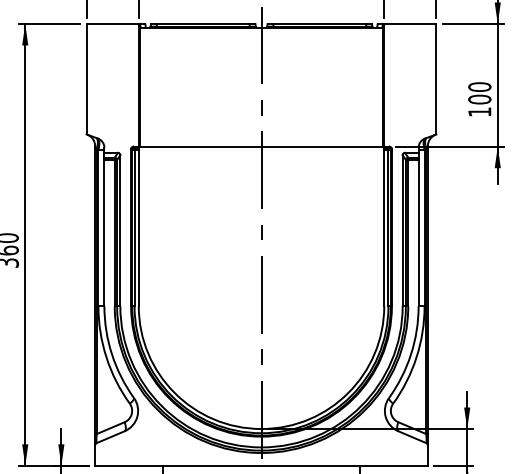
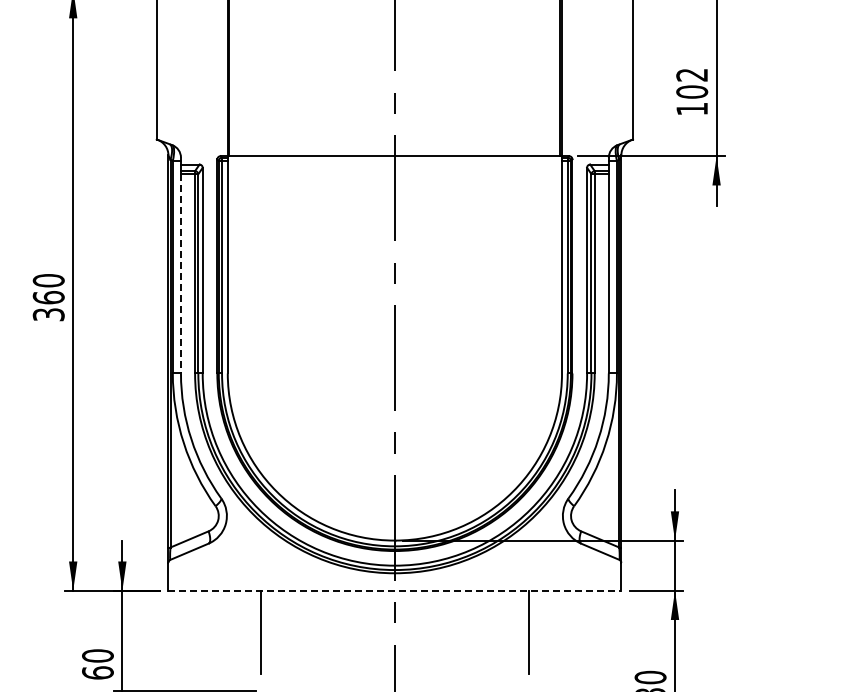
text: (480, 86) -> (692, 74), 100 -> 102
line: (104, 232) -> (180, 273), solid -> dashed
line: (261, 465) -> (395, 590), solid -> dashed

